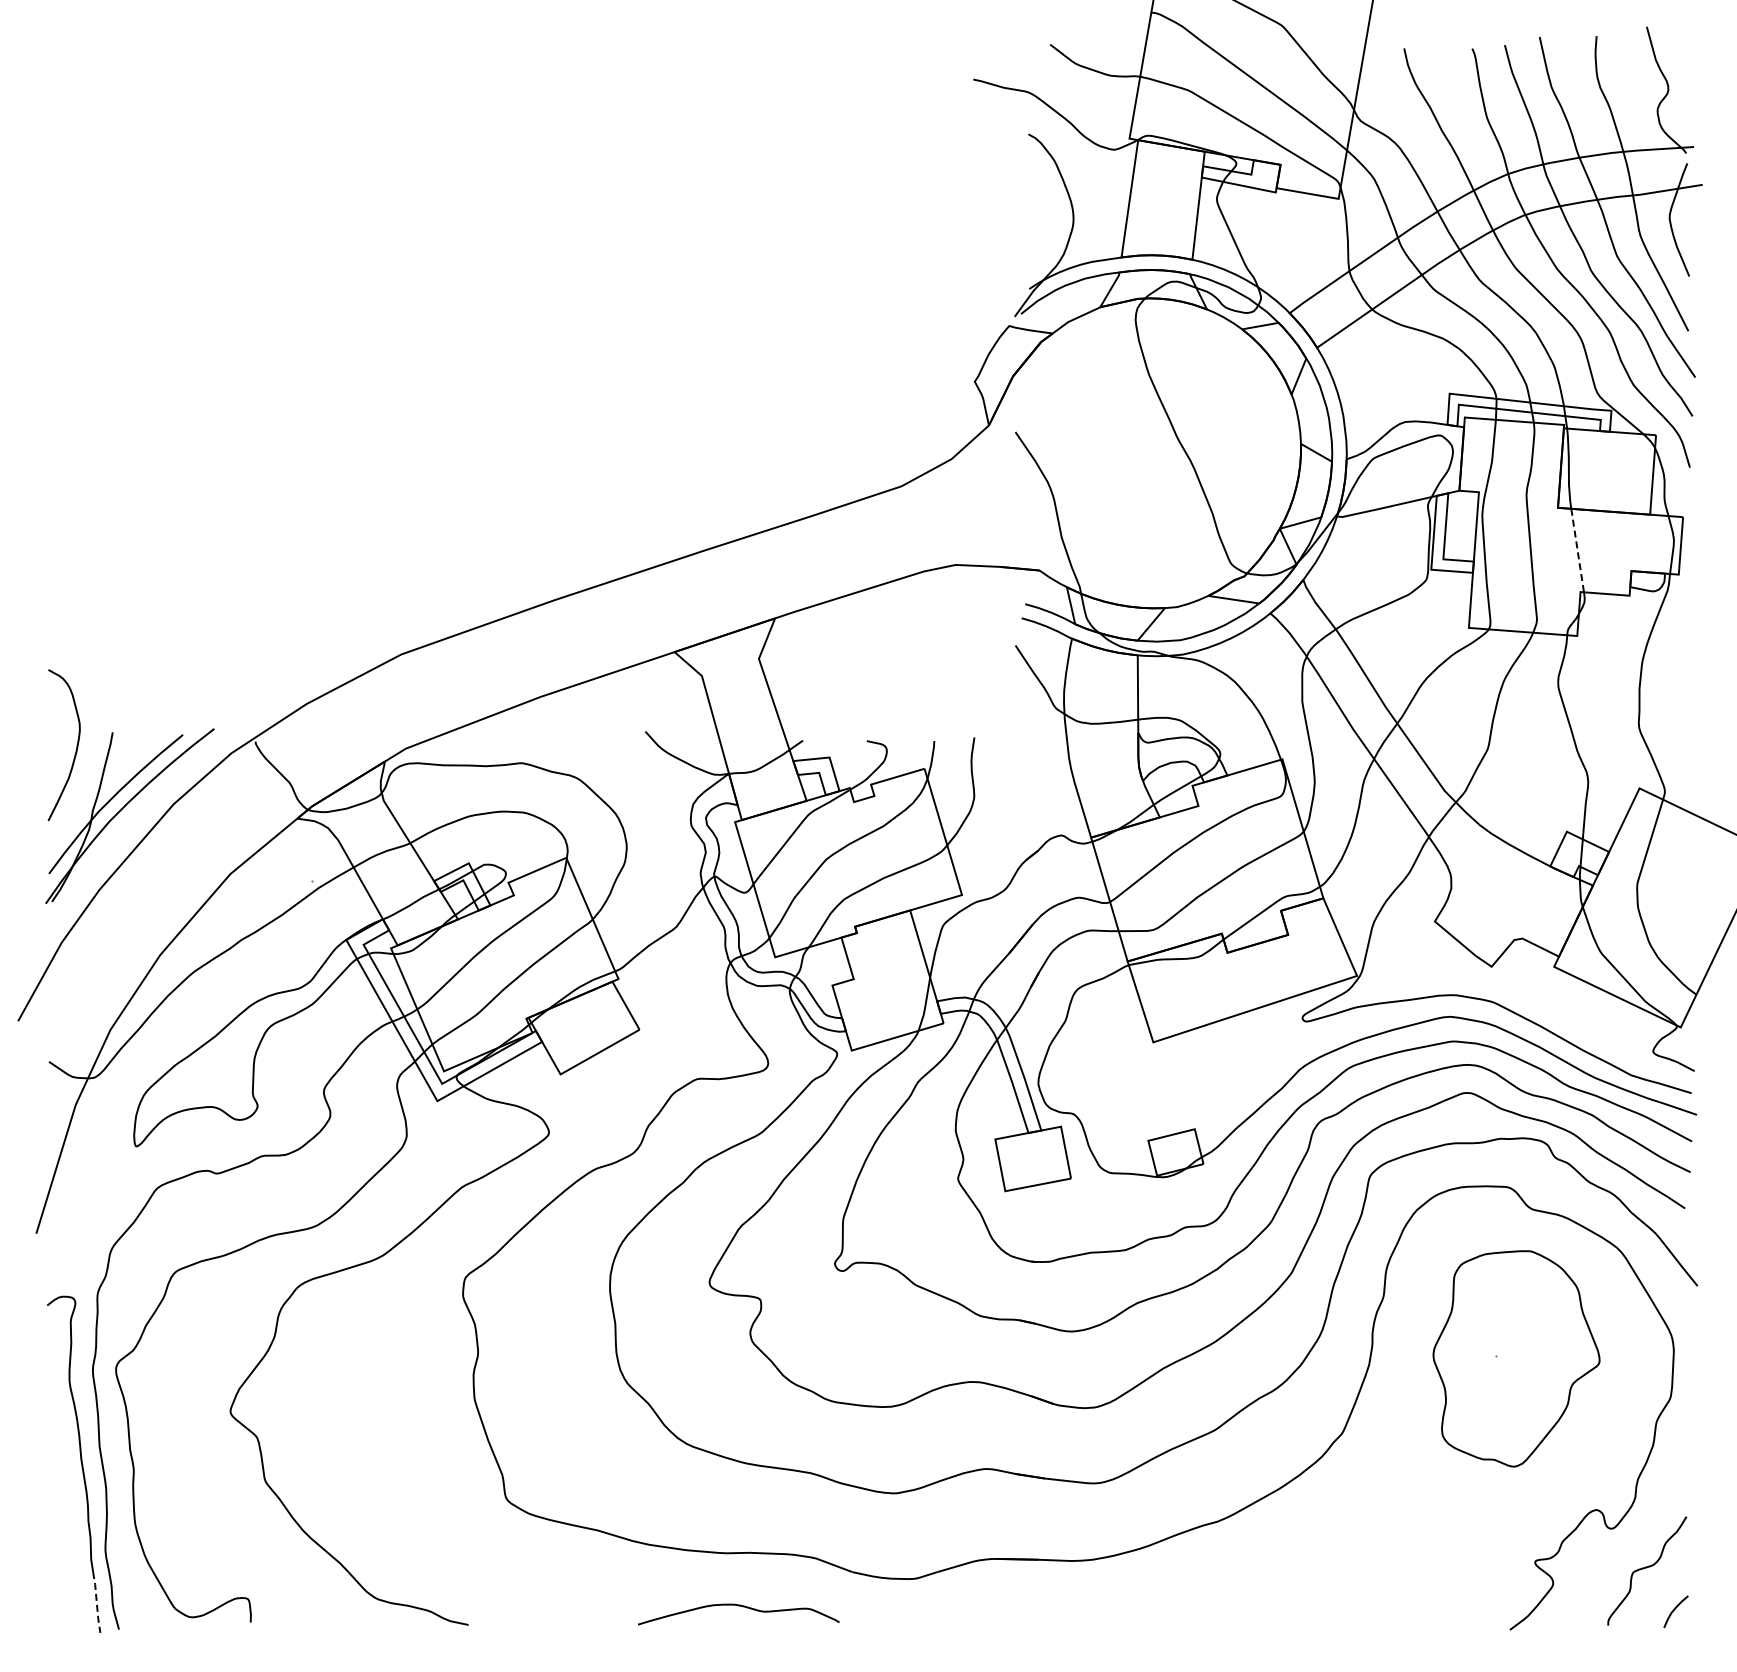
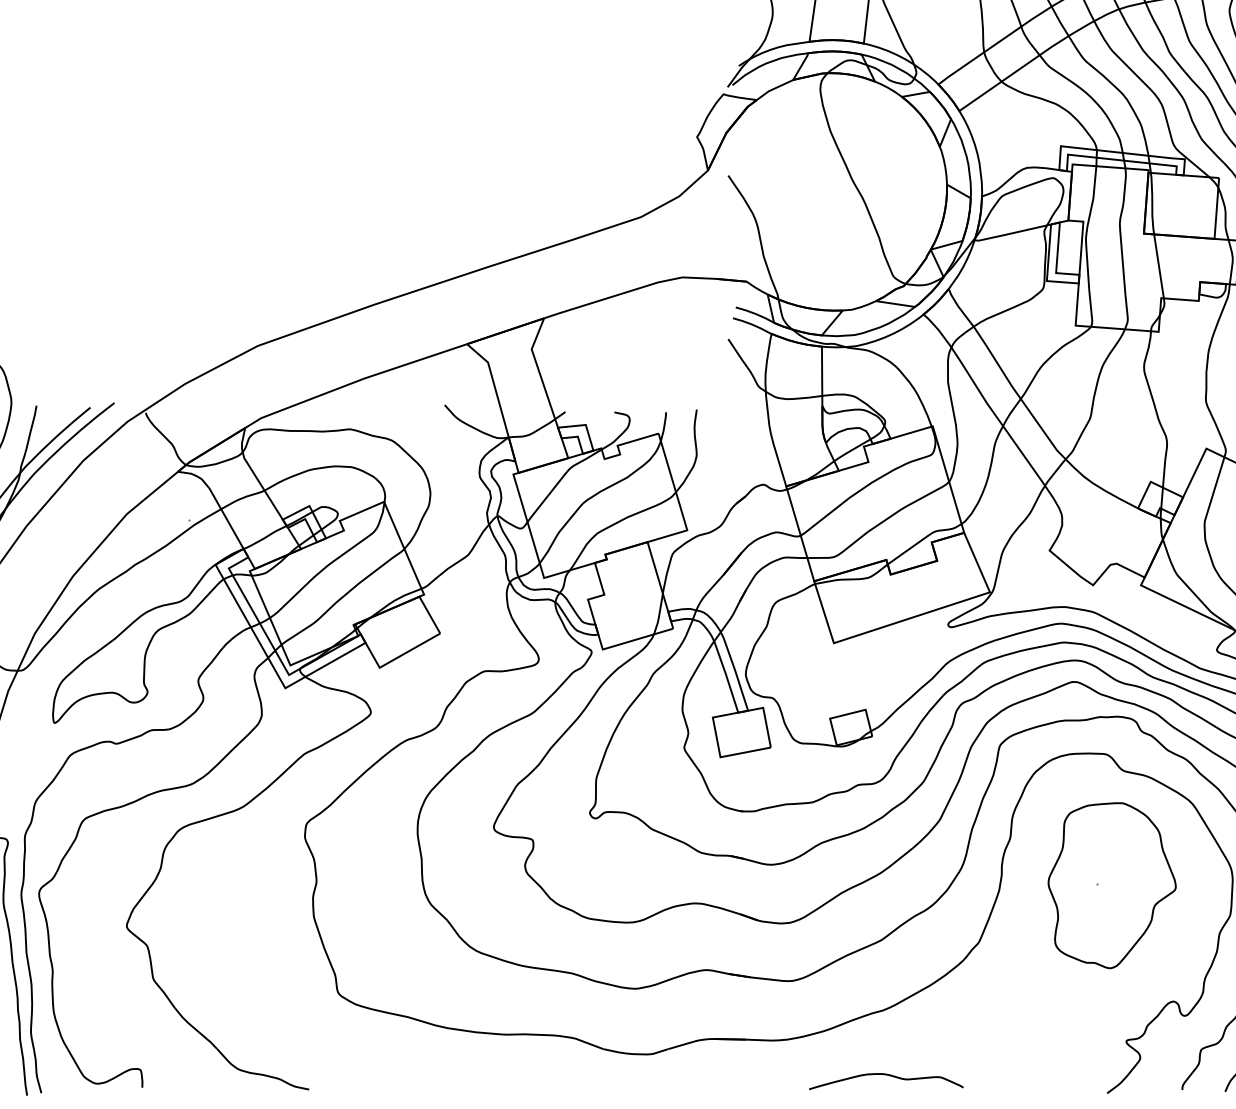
line: (1577, 551) -> (1158, 267), dashed -> solid
line: (96, 1603) -> (24, 1073), dashed -> solid
curve: (738, 1606) -> (886, 1075), moved

